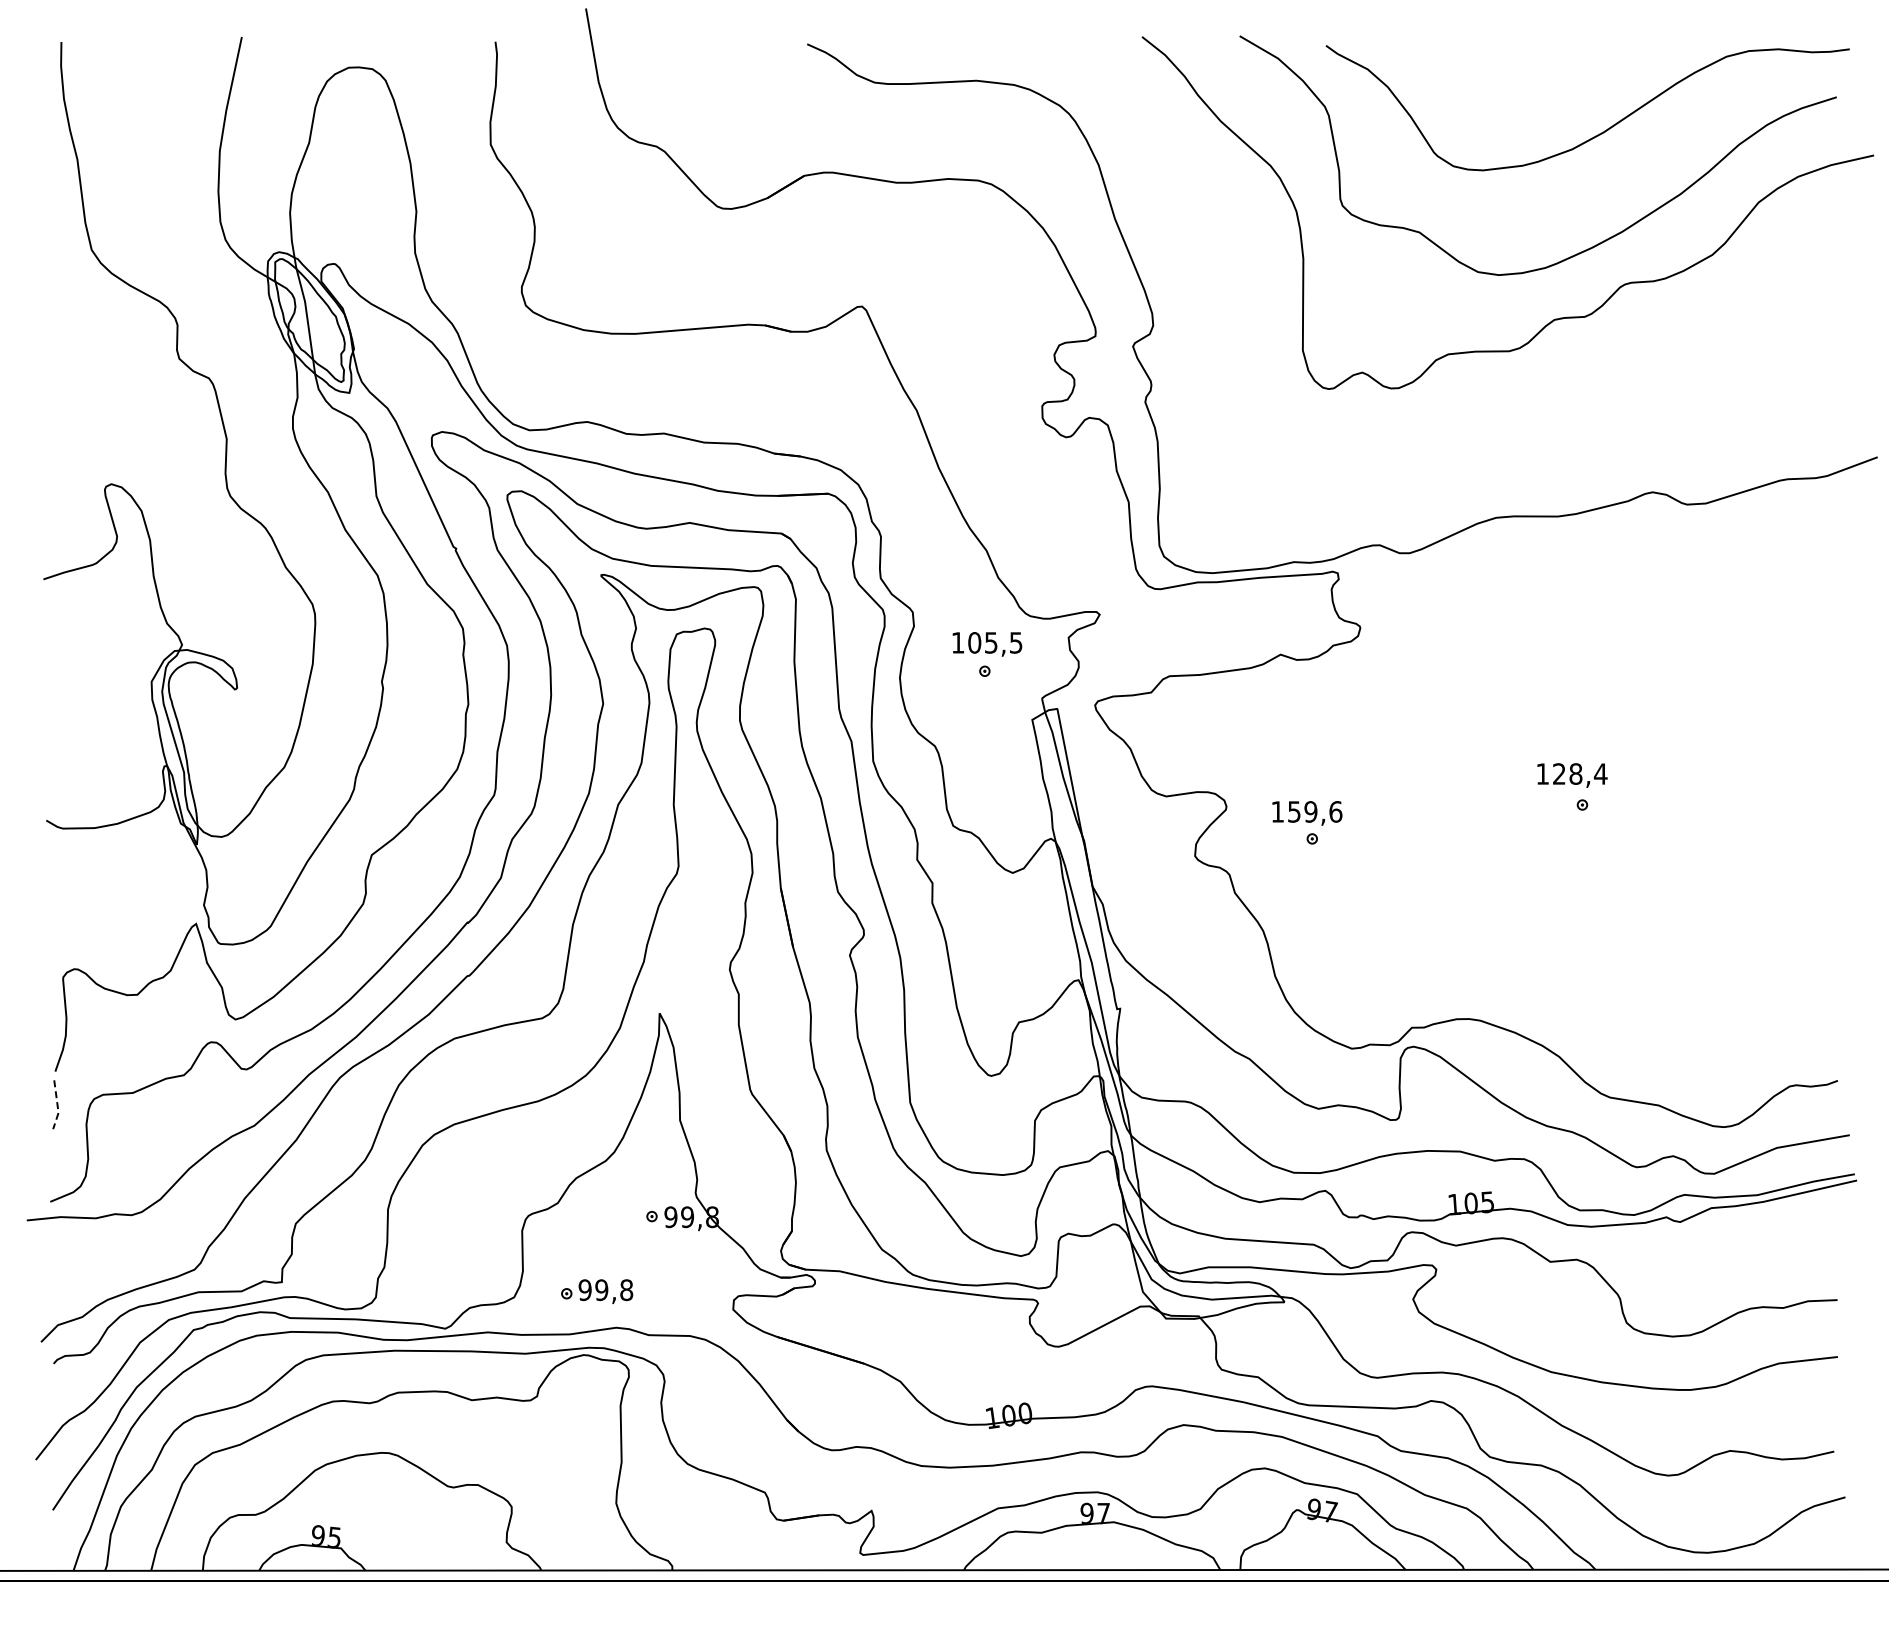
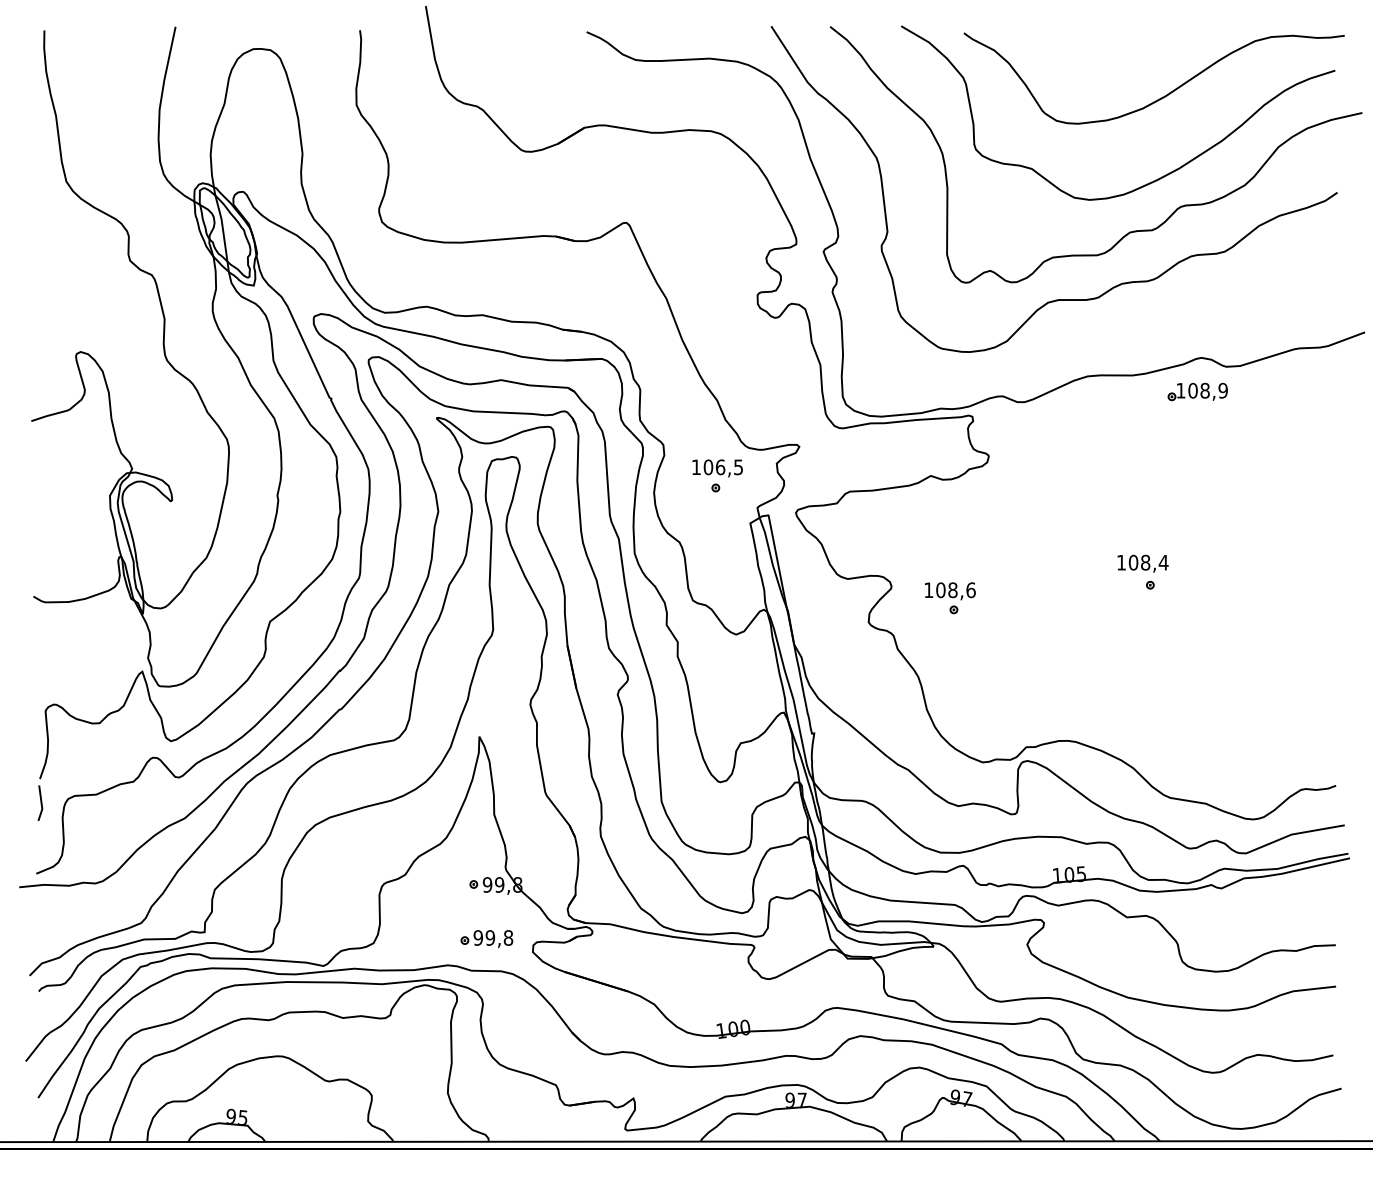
curve: (1456, 411) -> (1058, 299), added
part: (1647, 538) -> (1197, 391), added
text: (991, 642) -> (720, 467), 105,5 -> 106,5
text: (1558, 773) -> (1132, 562), 128,4 -> 108,4
text: (1302, 811) -> (946, 589), 159,6 -> 108,6
line: (57, 1105) -> (41, 803), dashed -> solid
part: (597, 1291) -> (487, 938), moved

